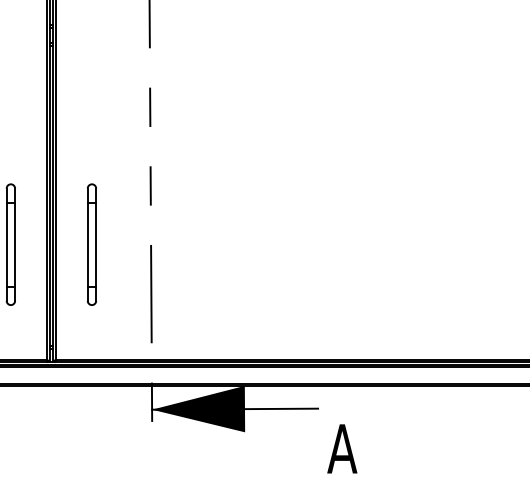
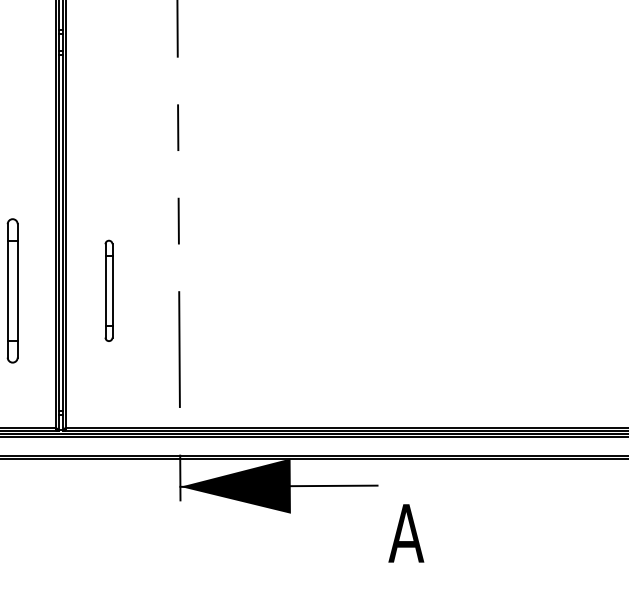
part: (91, 244) -> (108, 290), size x0.7

